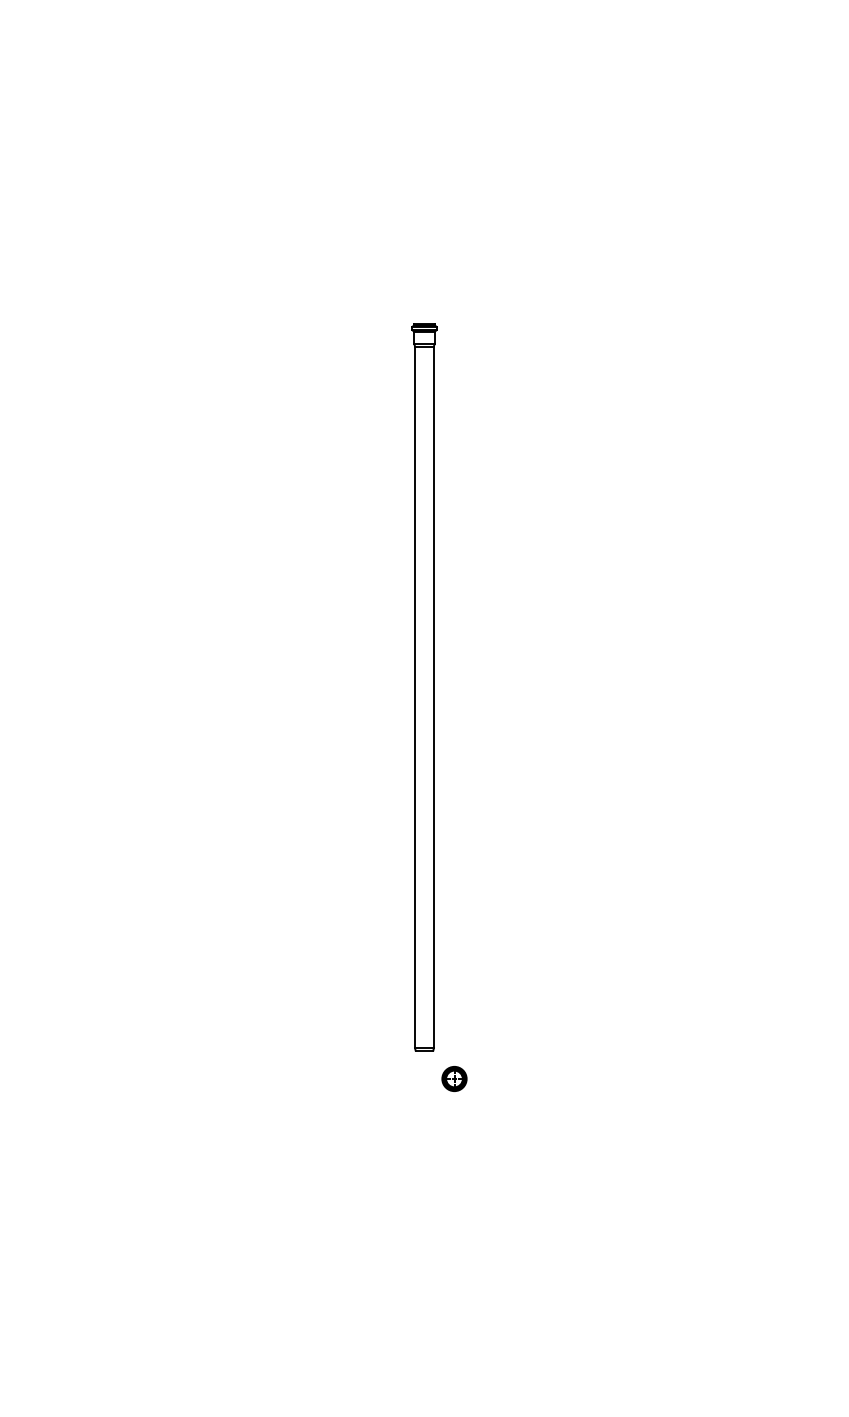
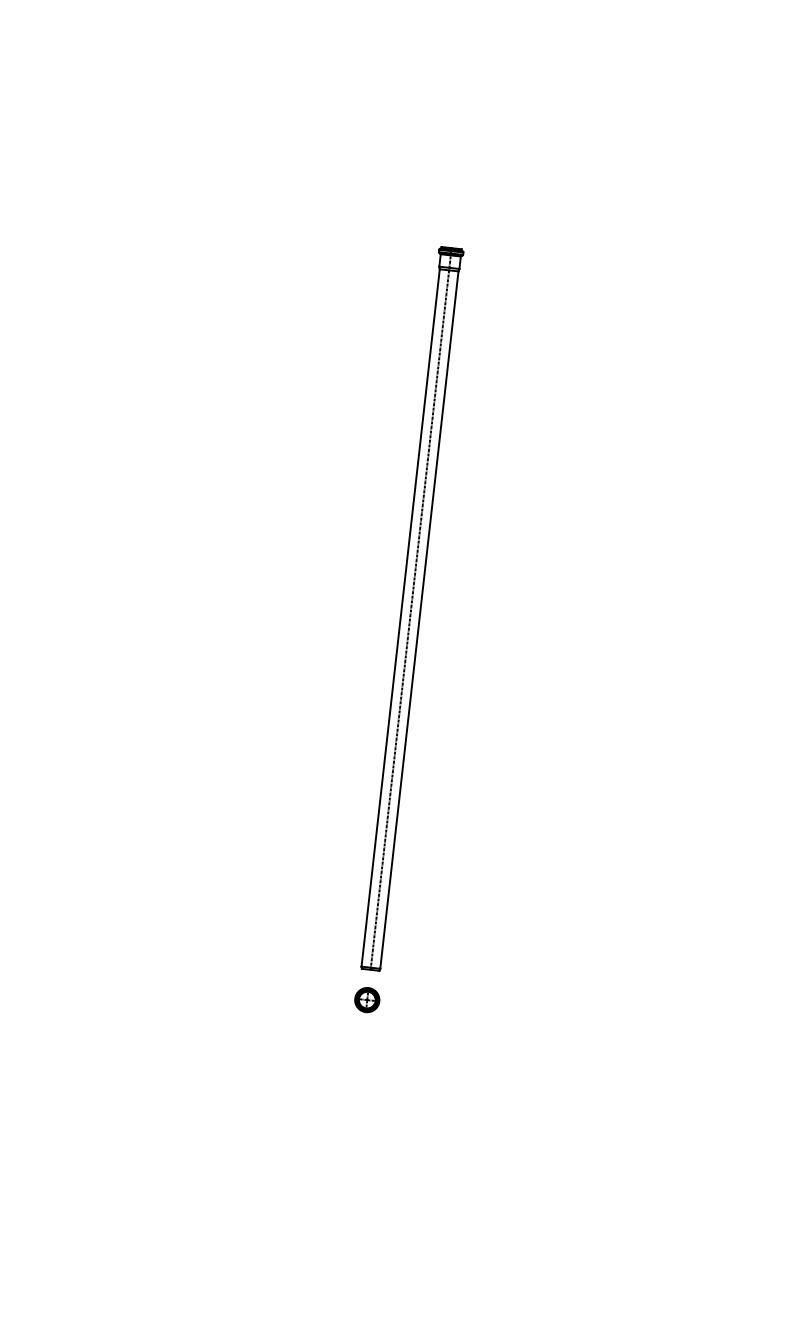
line: (424, 687) -> (411, 609), added
part: (454, 1078) -> (367, 999), moved

